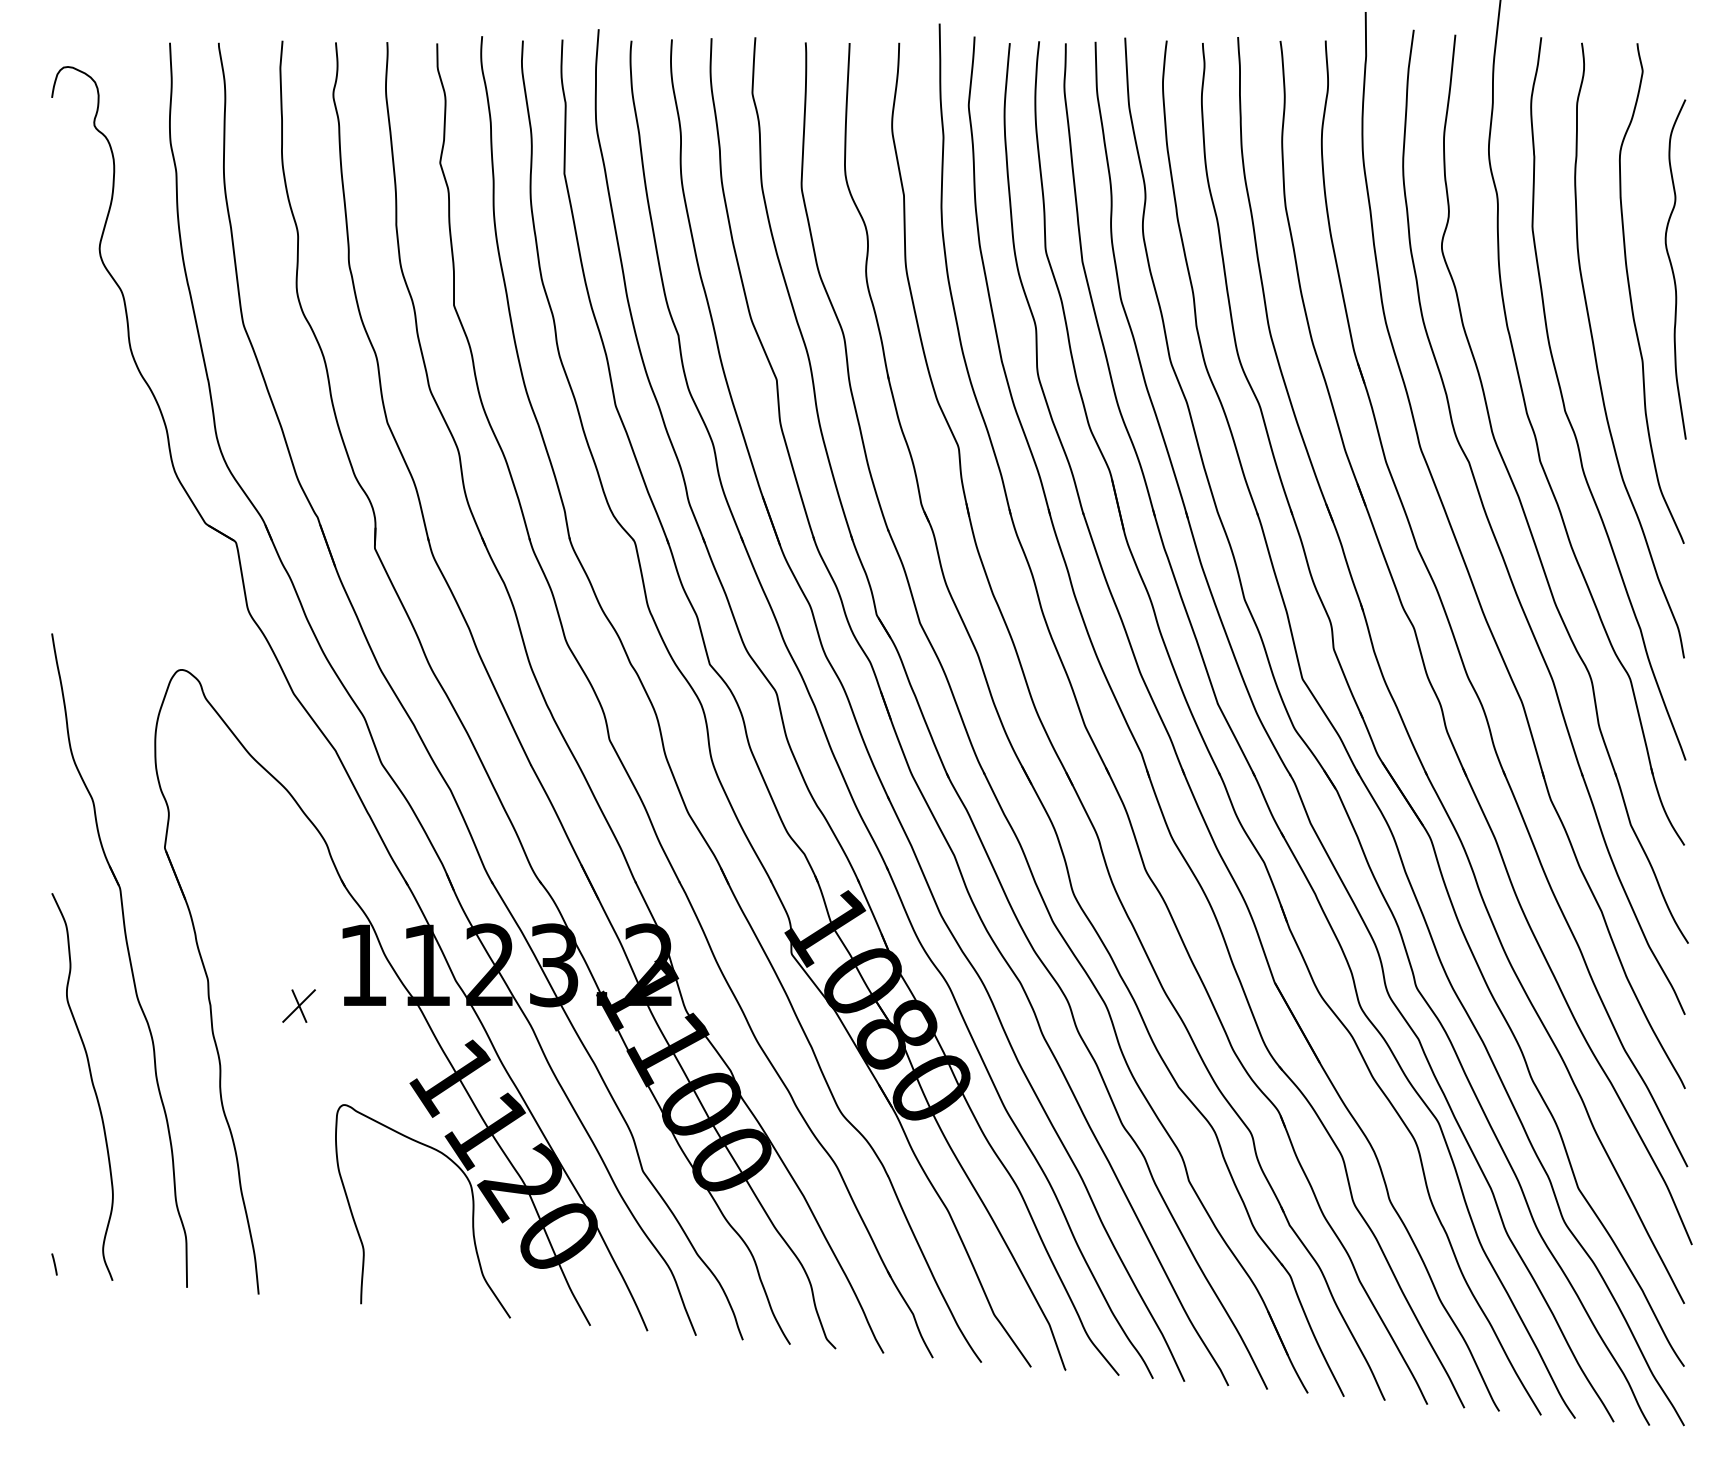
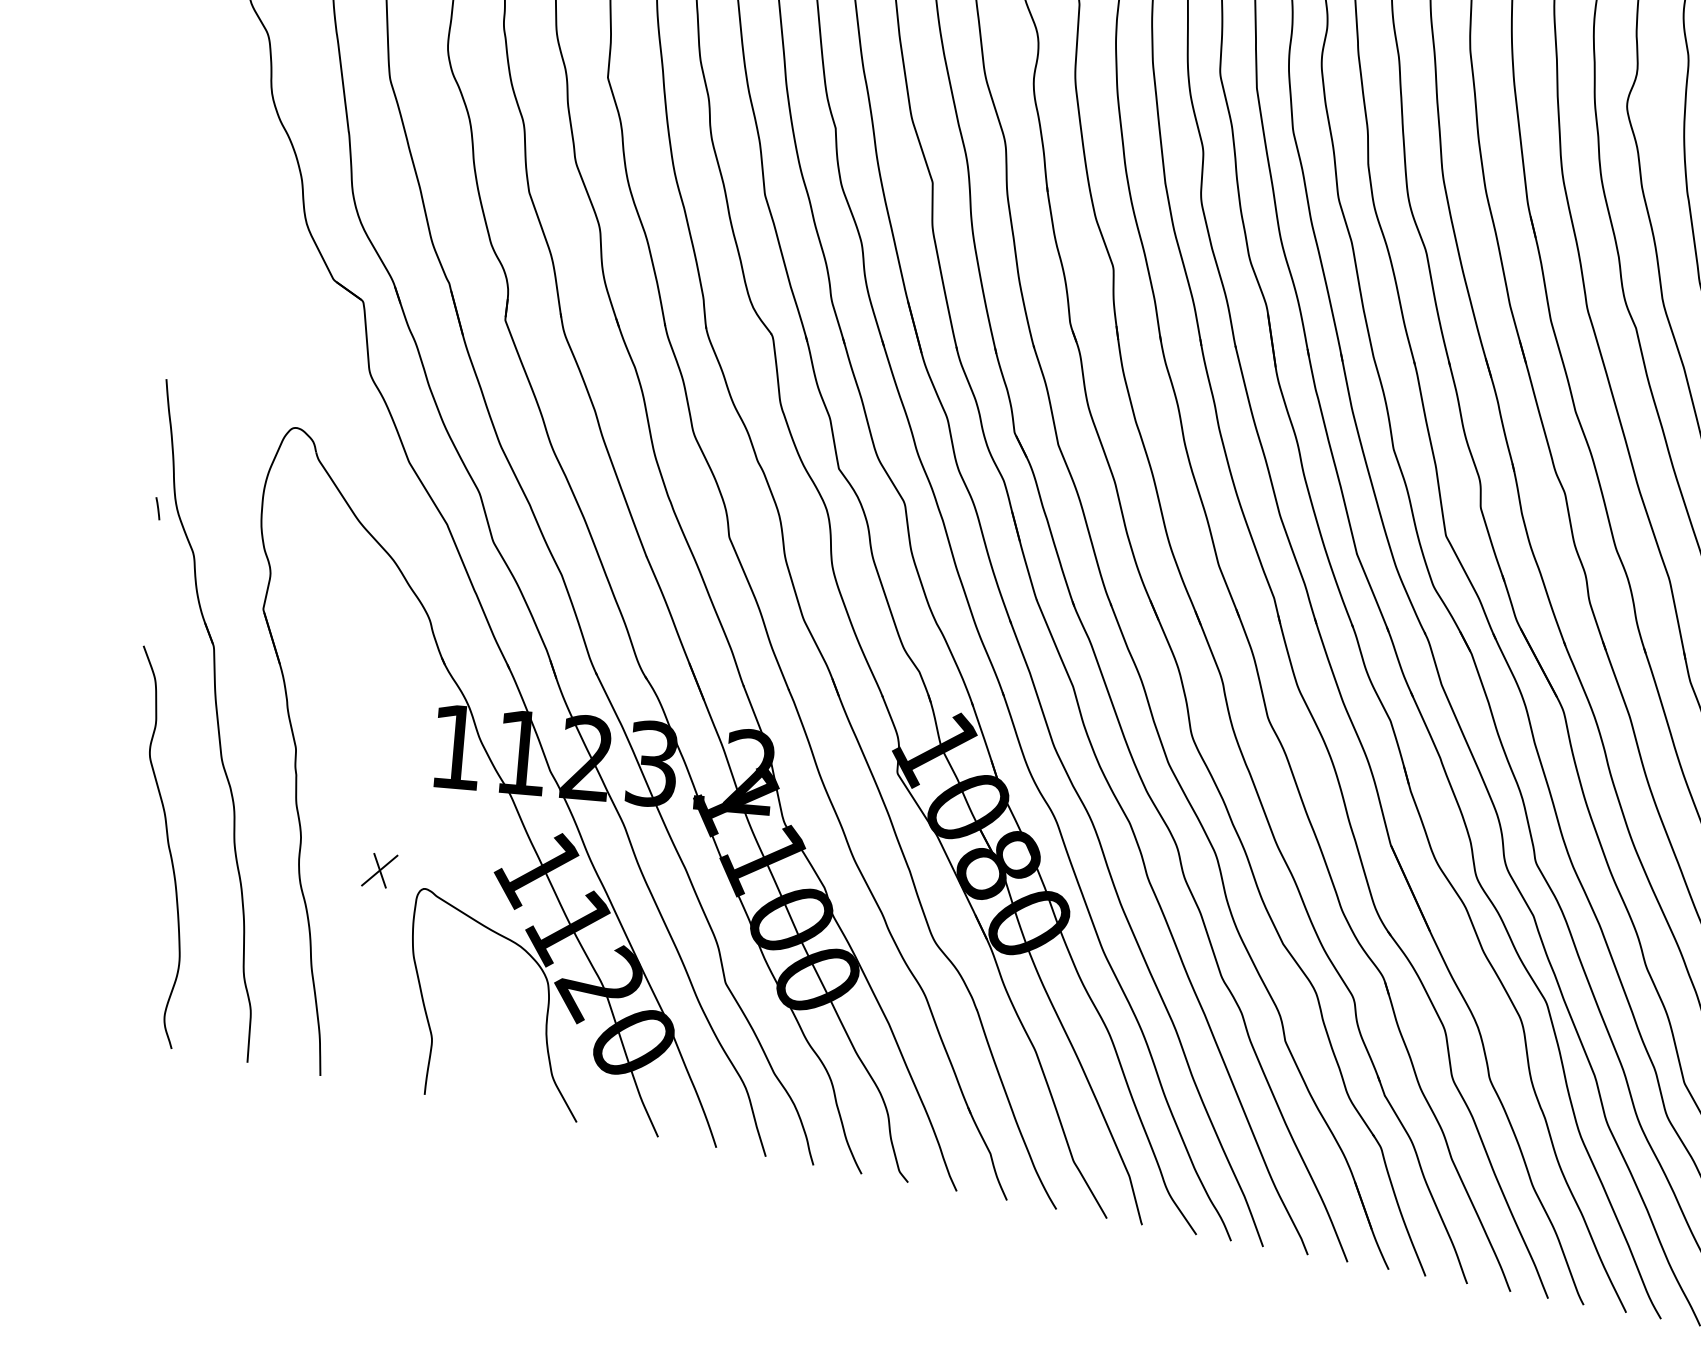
part: (298, 1005) -> (379, 869), moved
line: (54, 1264) -> (157, 508), moved

